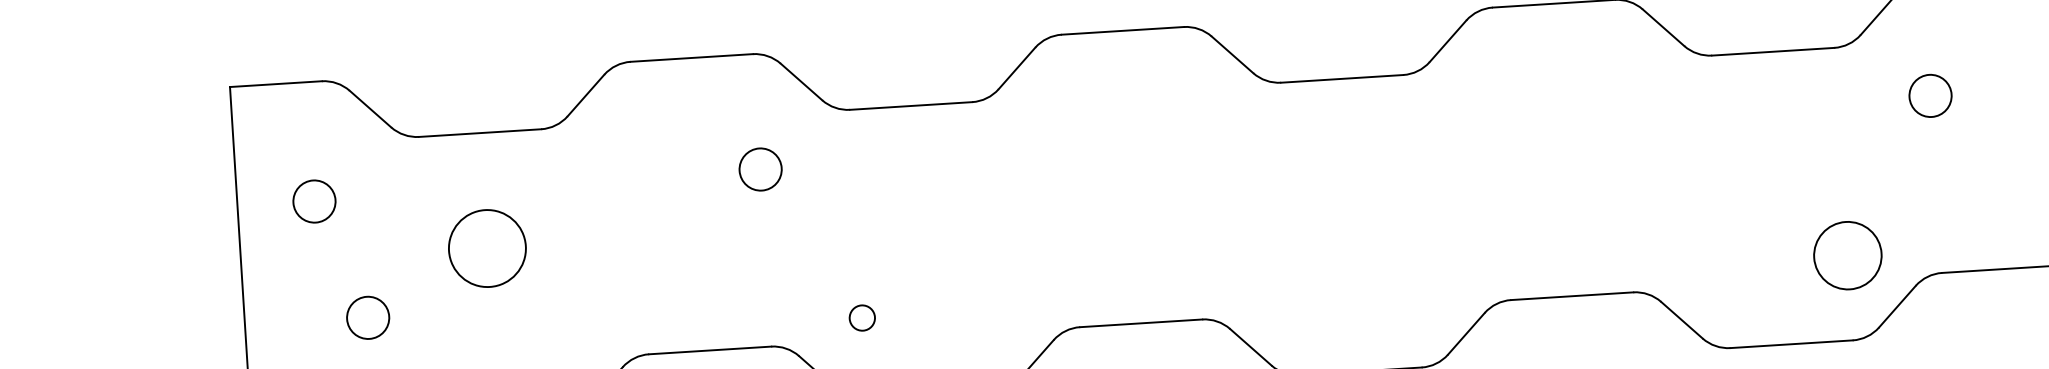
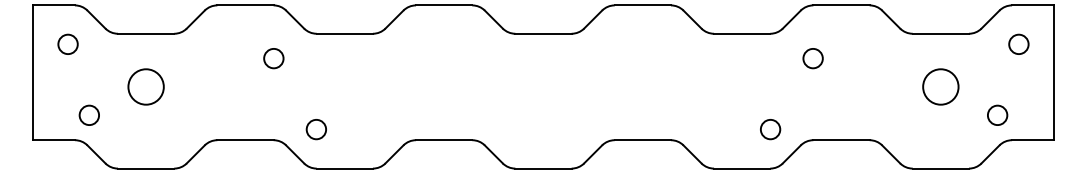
circle: (313, 199) -> (67, 43), moved
circle: (1847, 255) -> (770, 129), size x0.62
circle: (860, 317) -> (315, 129), size x1.67

